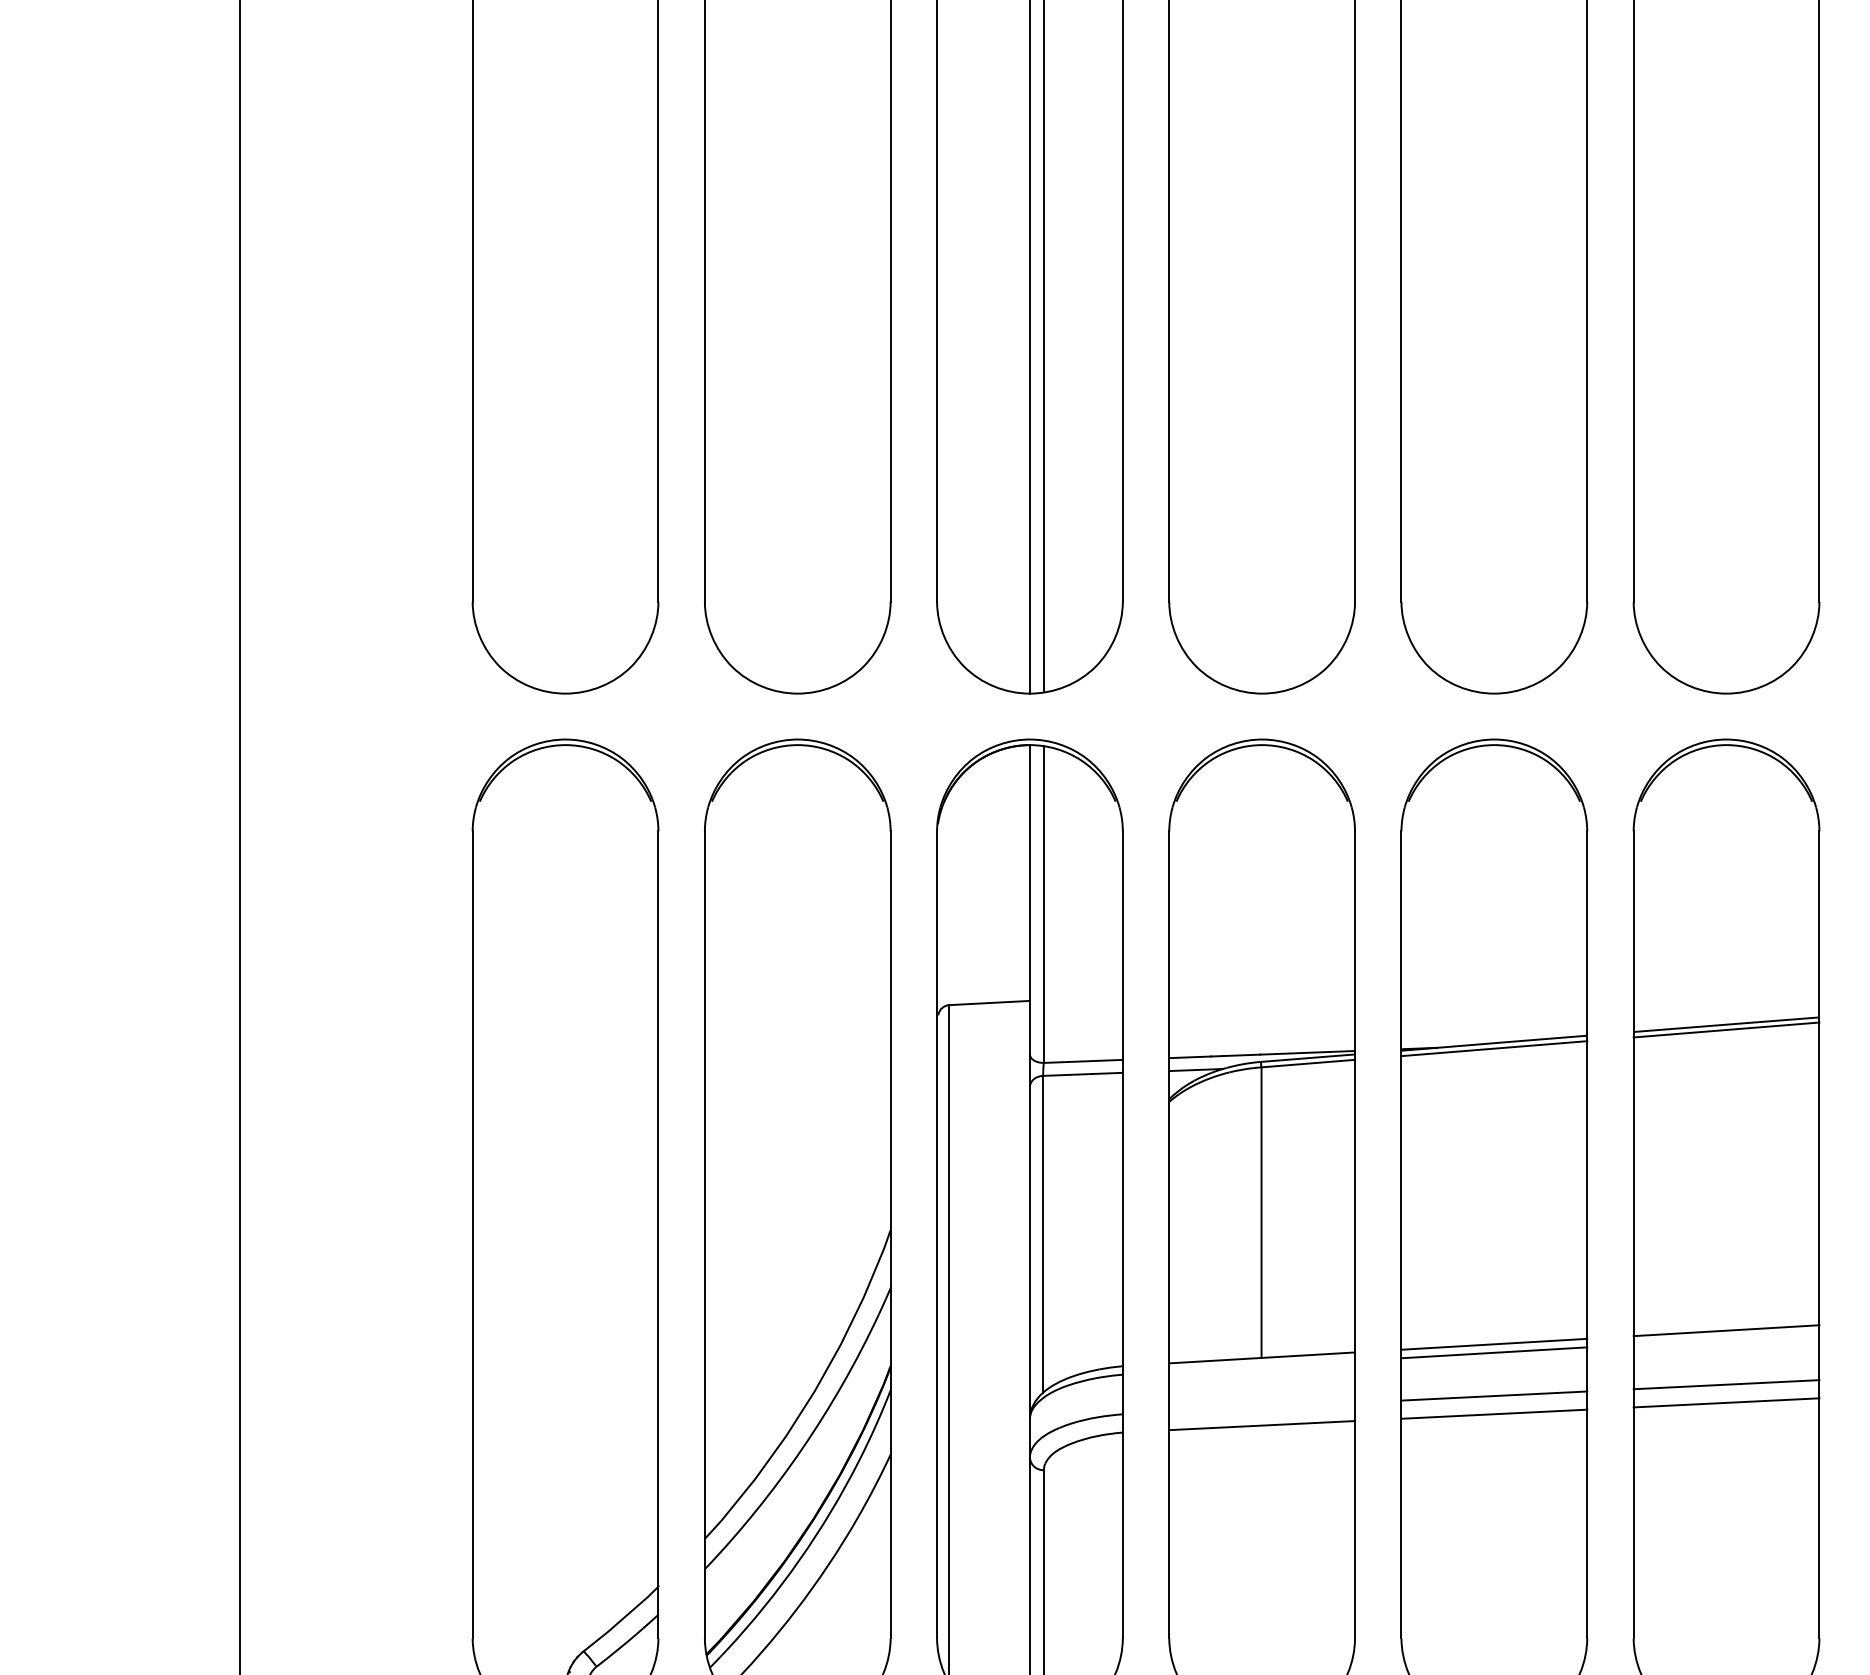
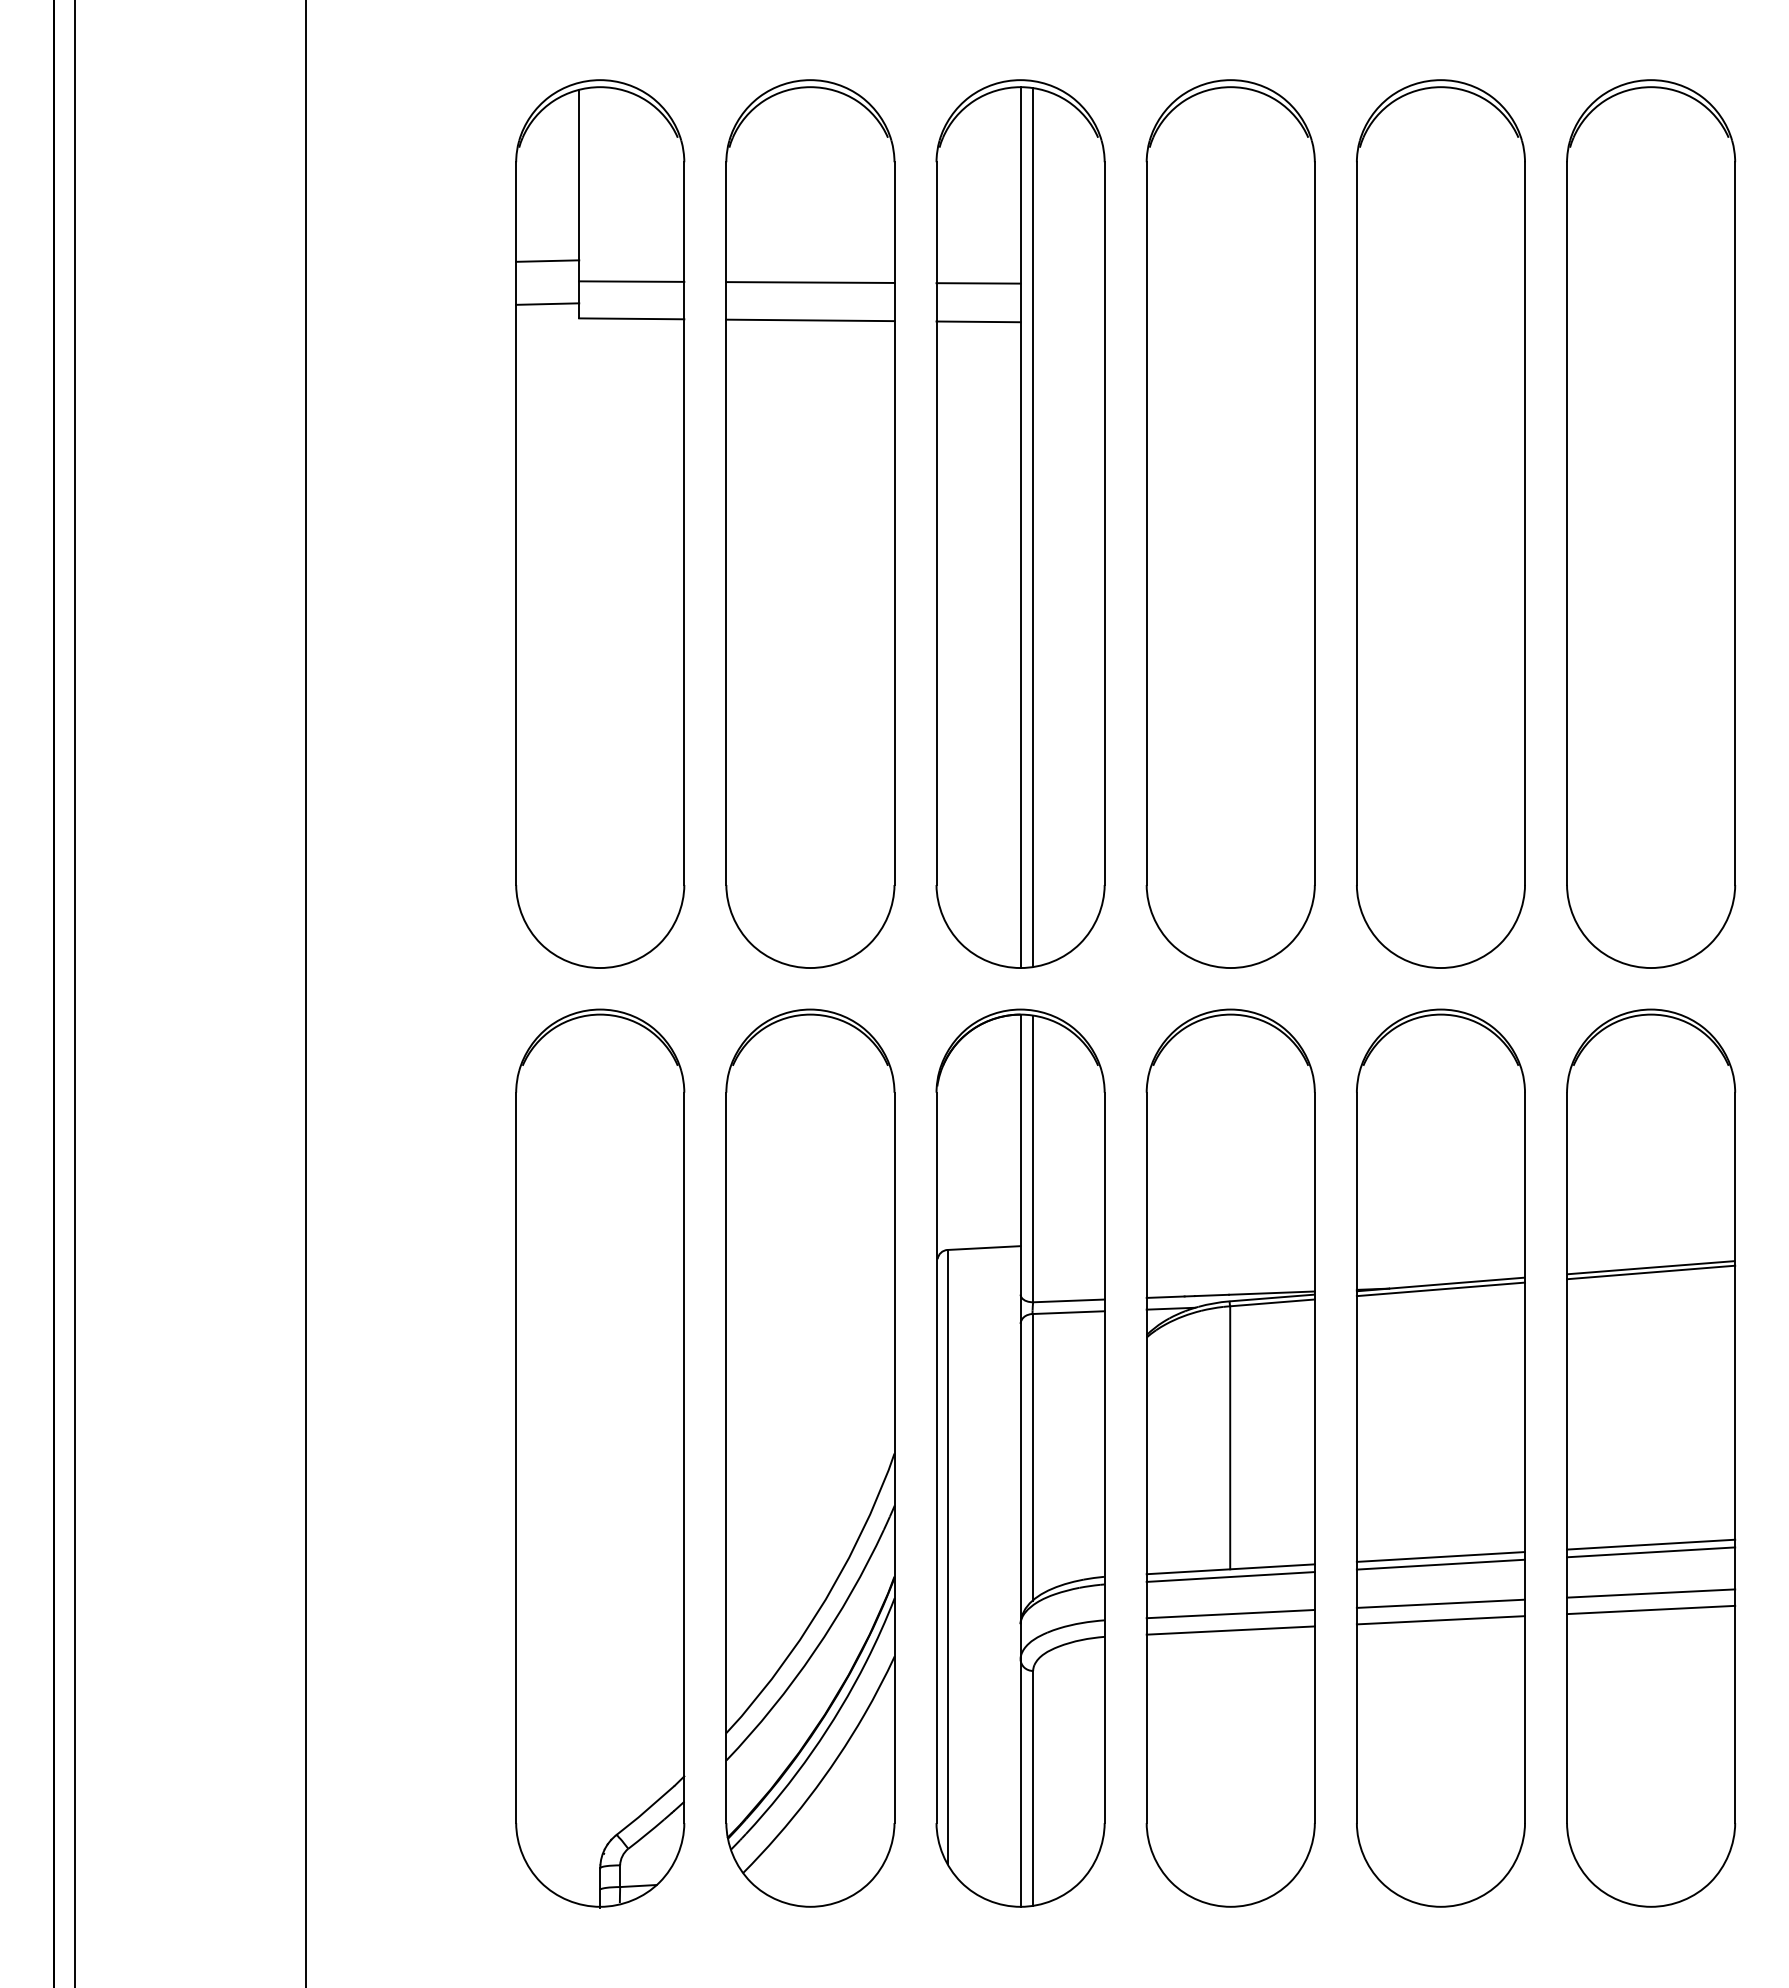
line: (1726, 1339) -> (1651, 1552), added
line: (1261, 1365) -> (1230, 1576), added
line: (1261, 1406) -> (1230, 1613), added

